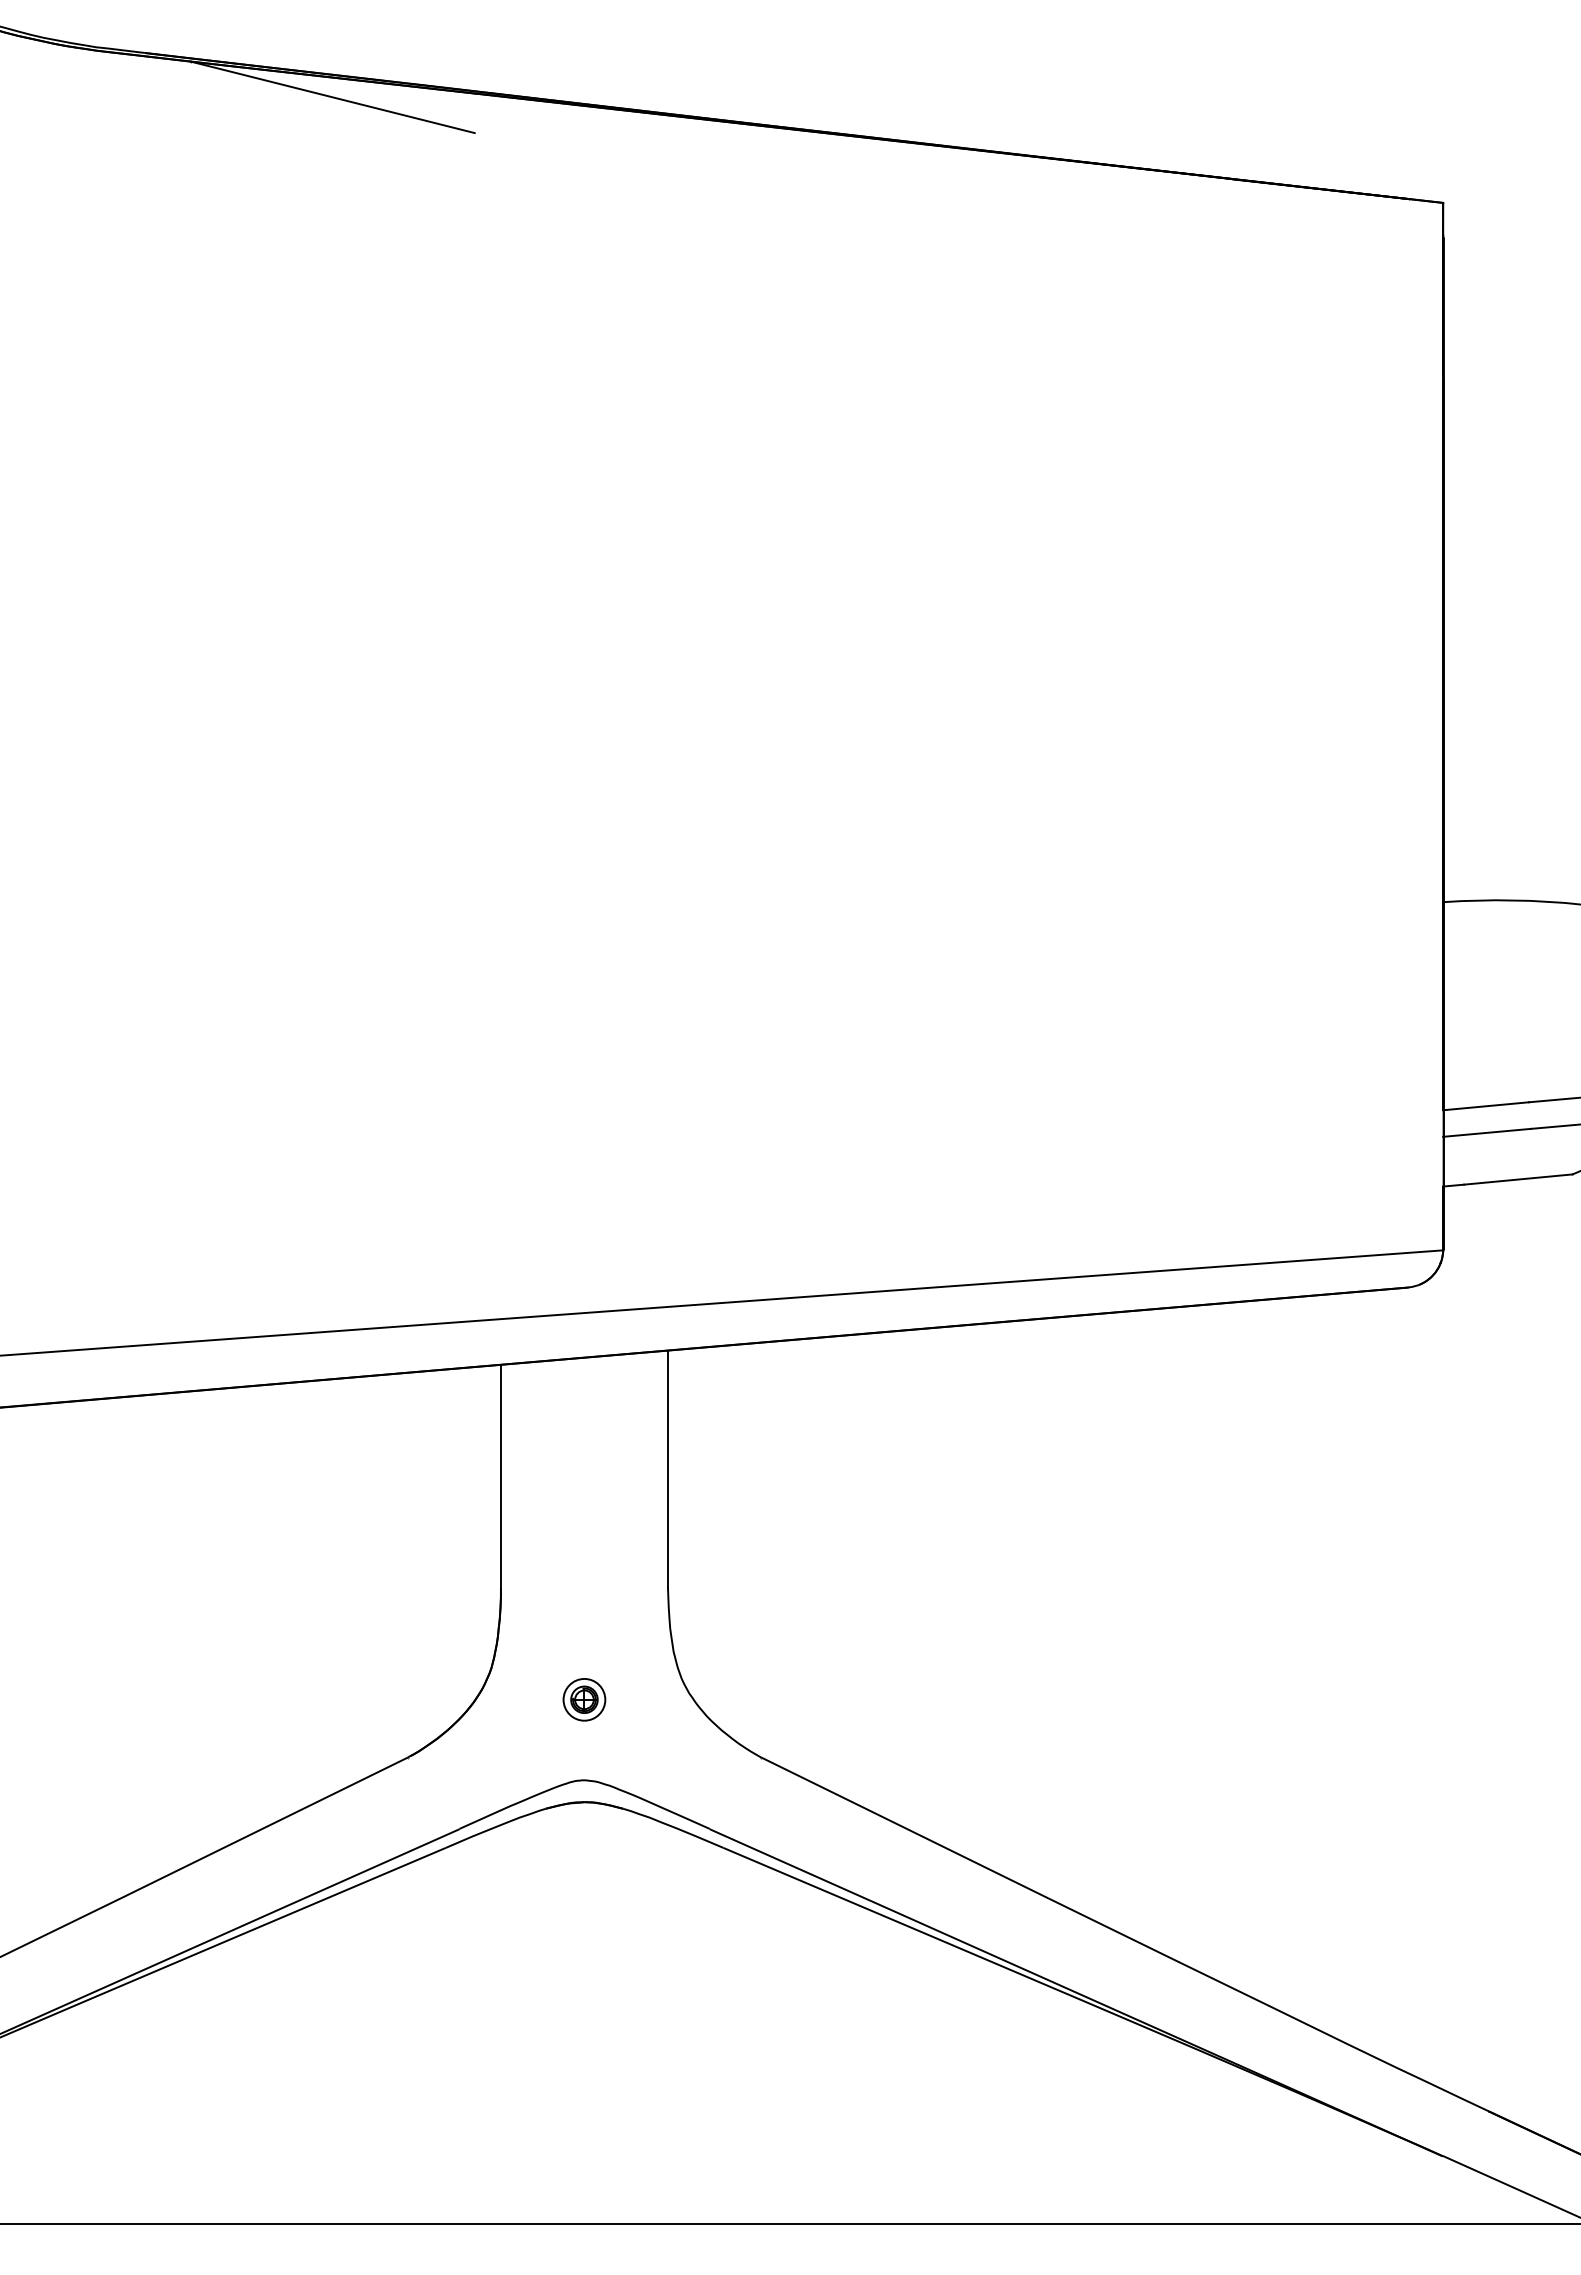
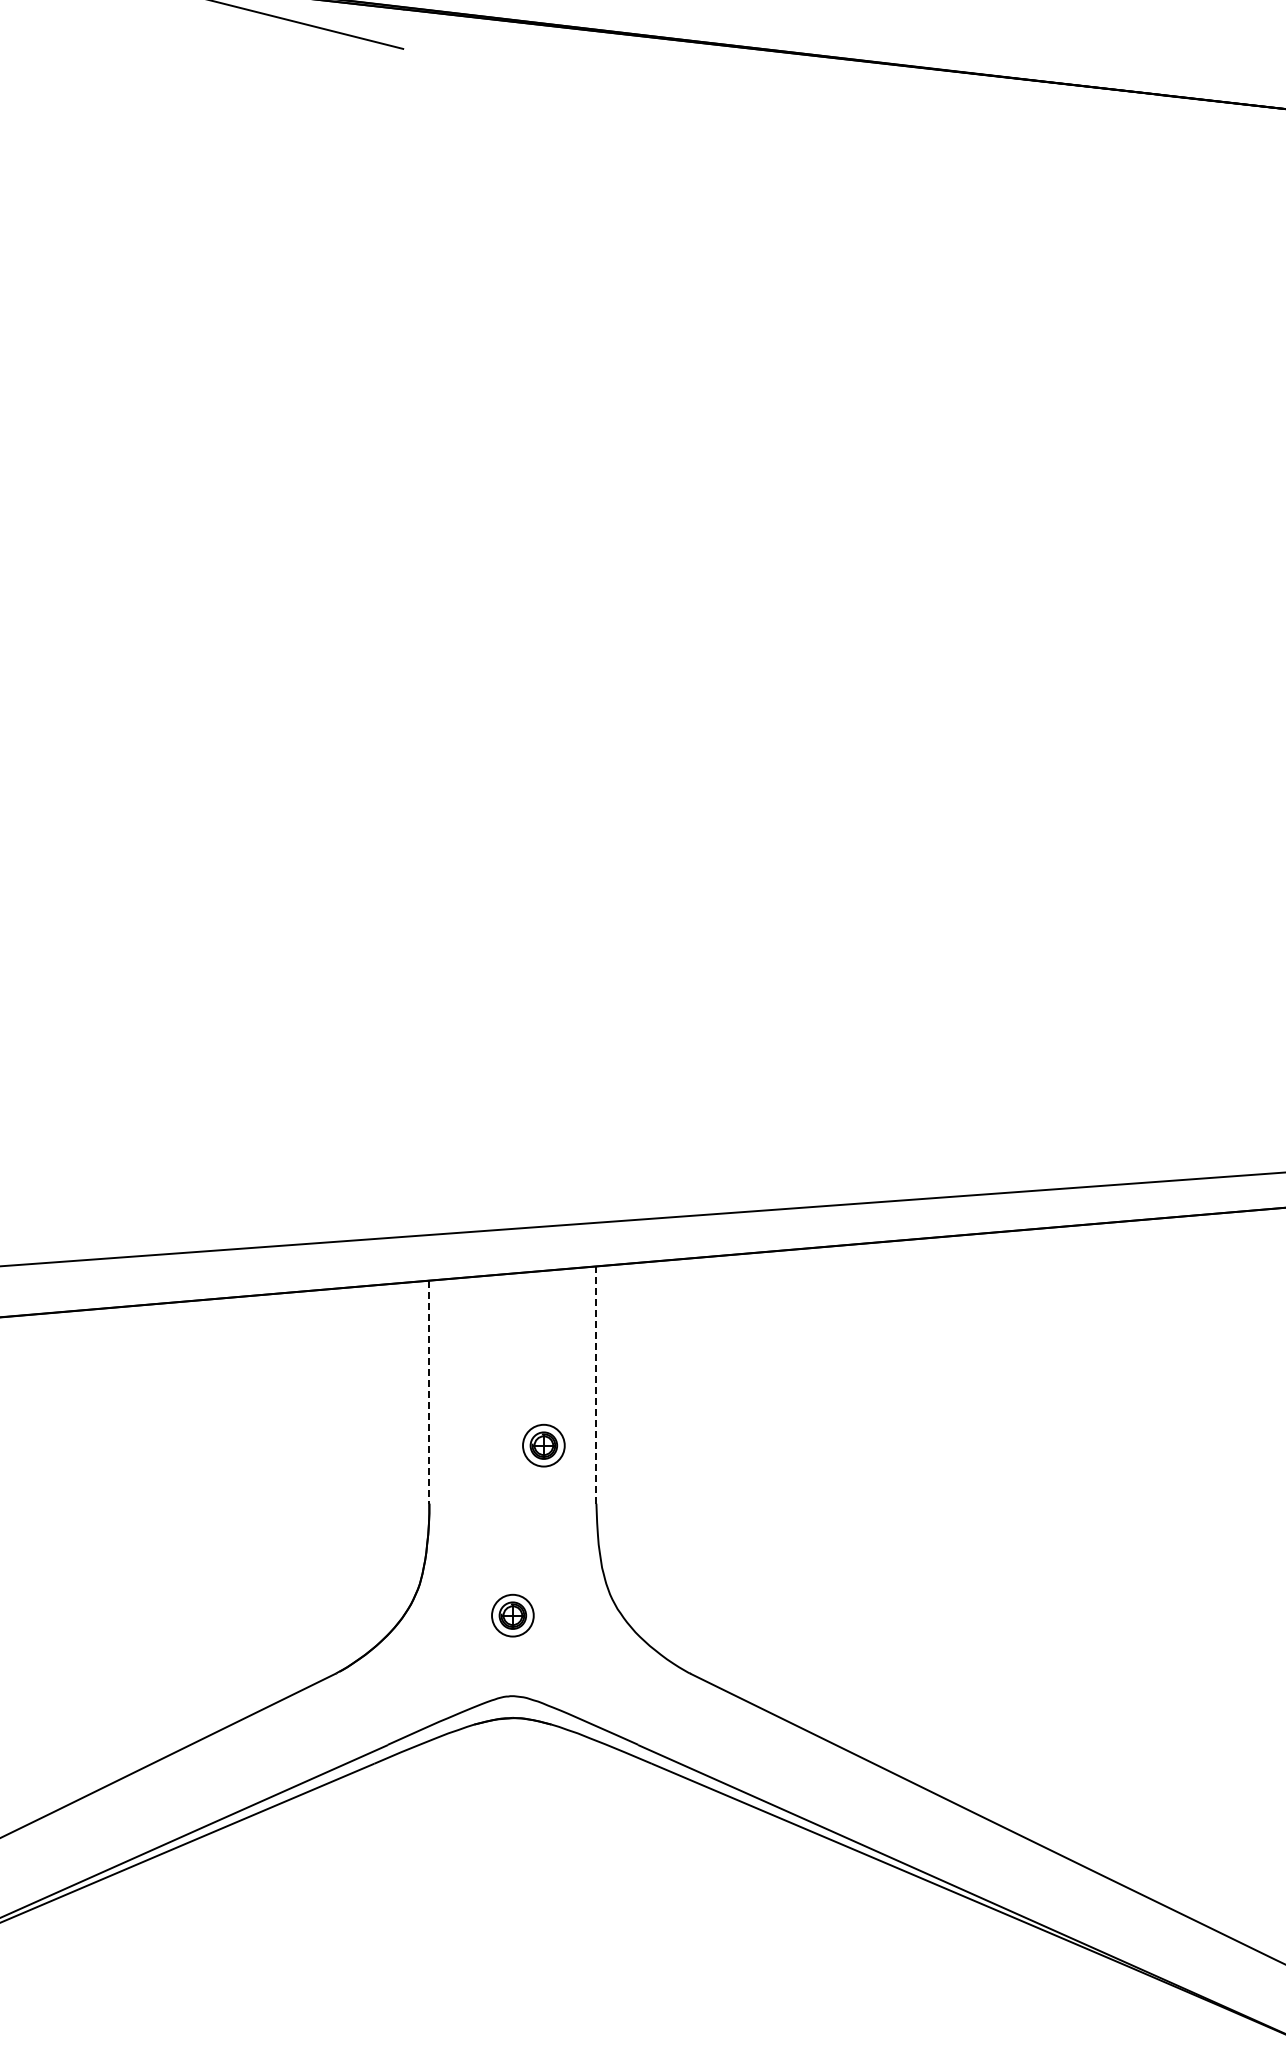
line: (667, 1469) -> (595, 1385), solid -> dashed
line: (500, 1476) -> (428, 1392), solid -> dashed
part: (615, 1529) -> (543, 1445), added

